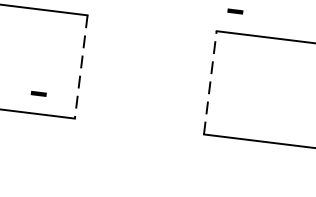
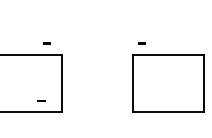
line: (81, 68) -> (62, 84), dashed -> solid
line: (211, 82) -> (133, 83), dashed -> solid

